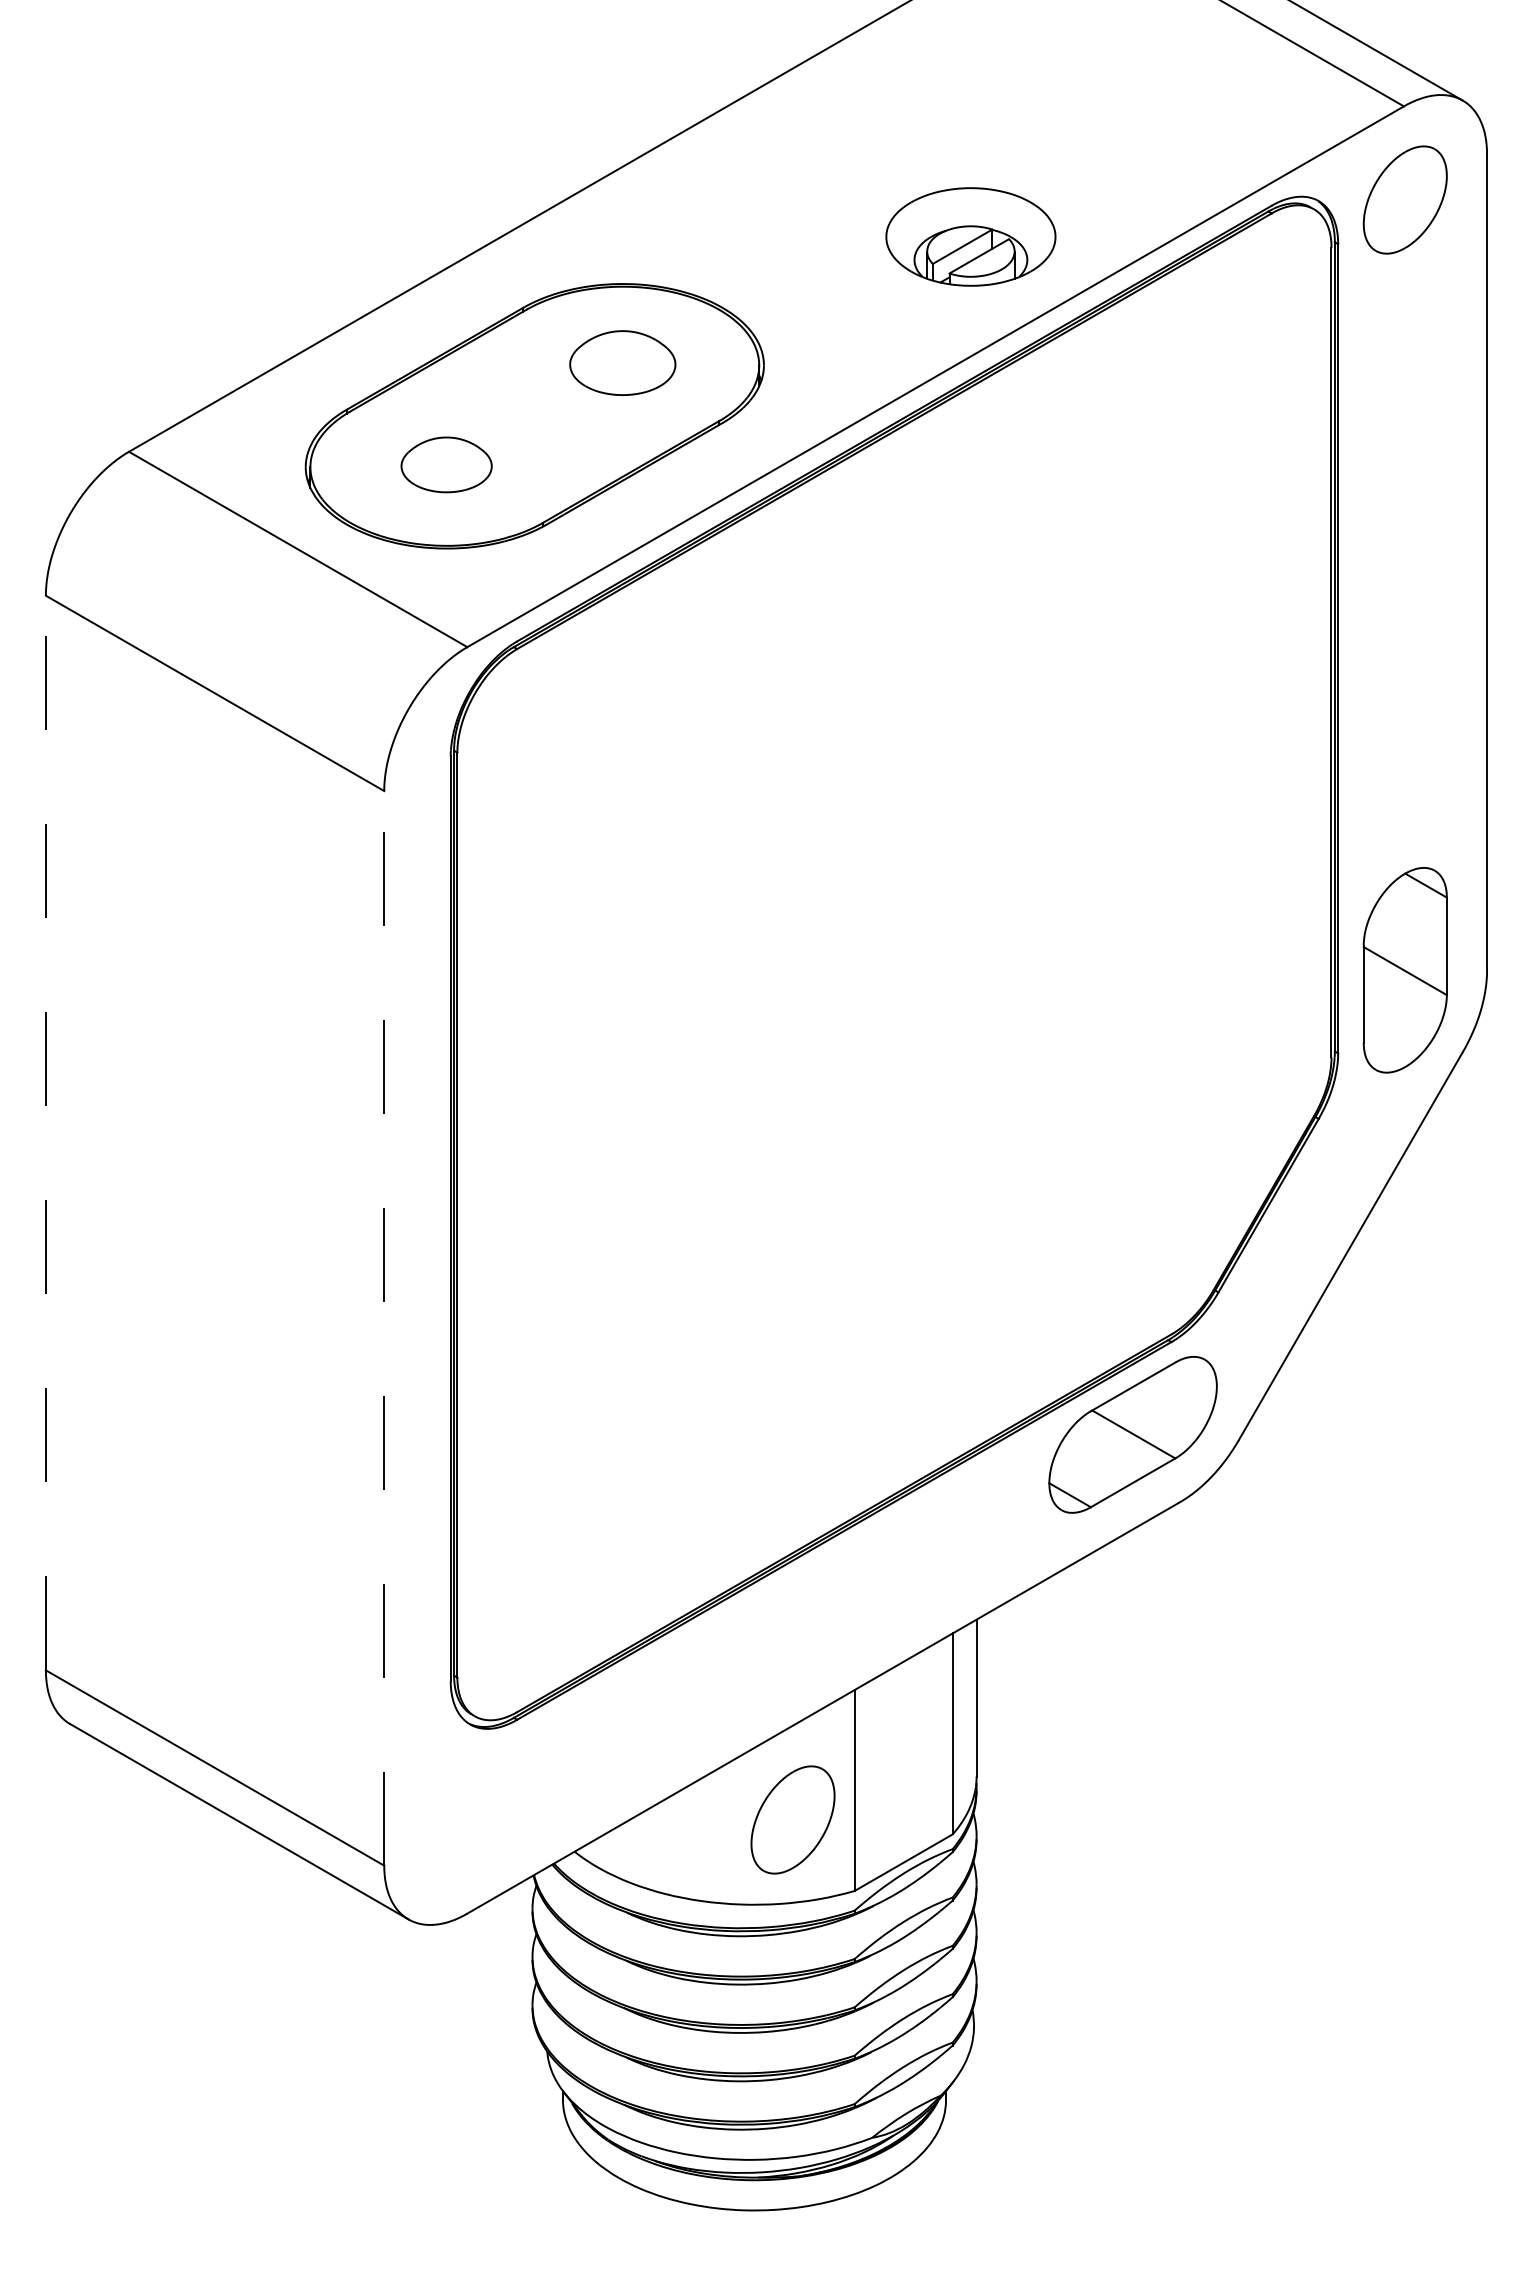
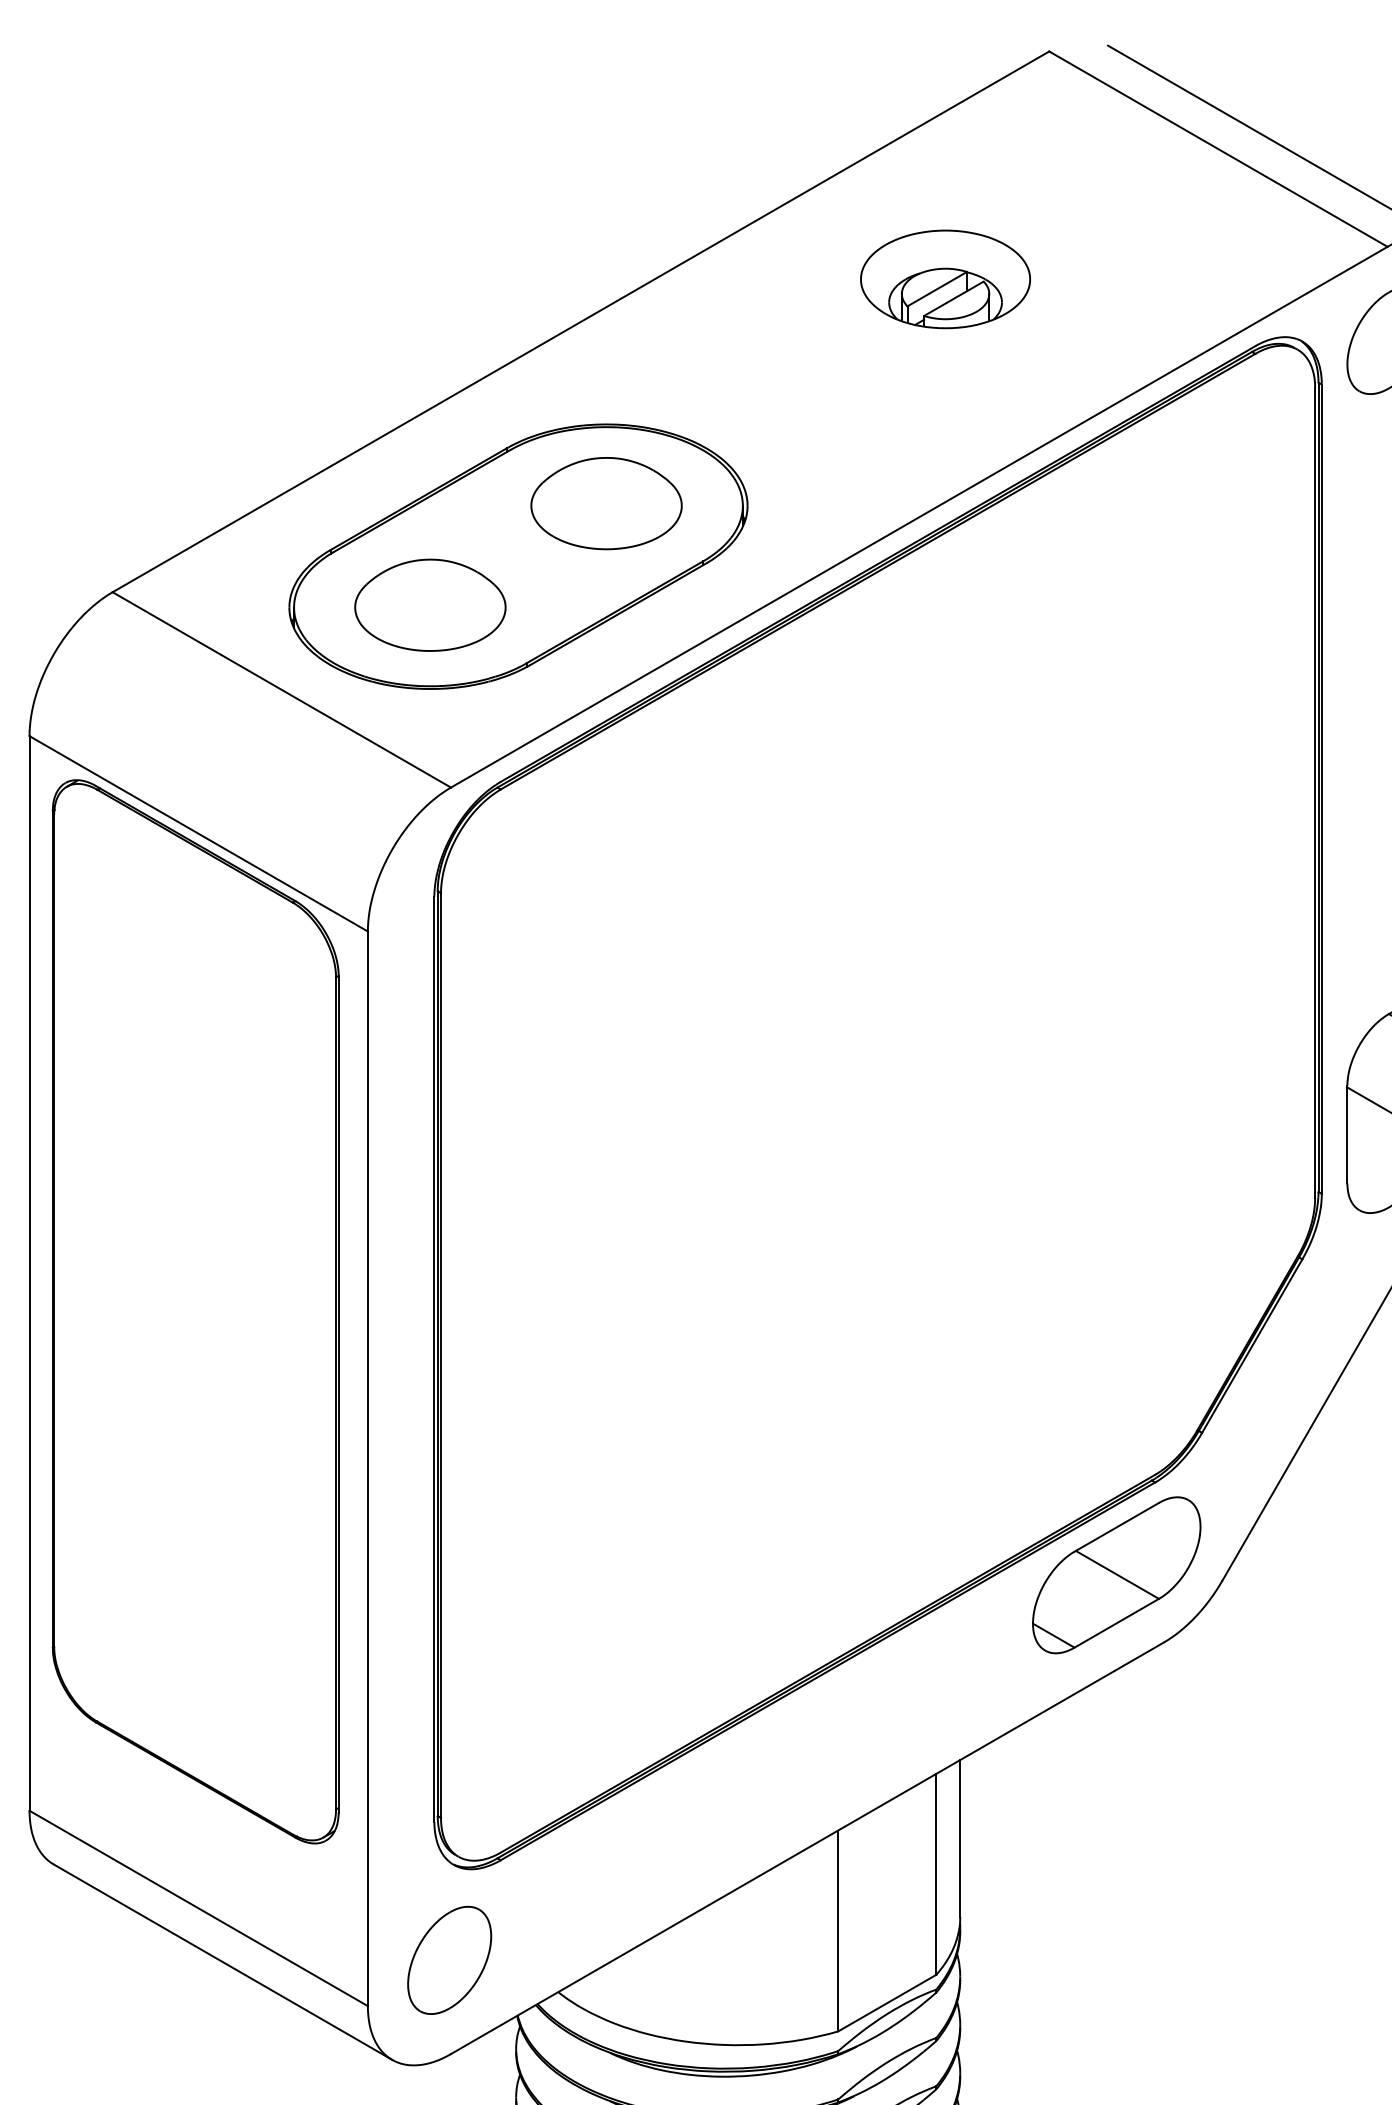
part: (970, 236) -> (945, 278), moved
part: (622, 362) -> (606, 502), size x1.43
part: (446, 464) -> (430, 604), size x1.67
line: (45, 1132) -> (29, 1272), dashed -> solid
part: (212, 1170) -> (196, 1310), added
line: (384, 1327) -> (368, 1467), dashed -> solid
part: (792, 1819) -> (449, 1959), moved

